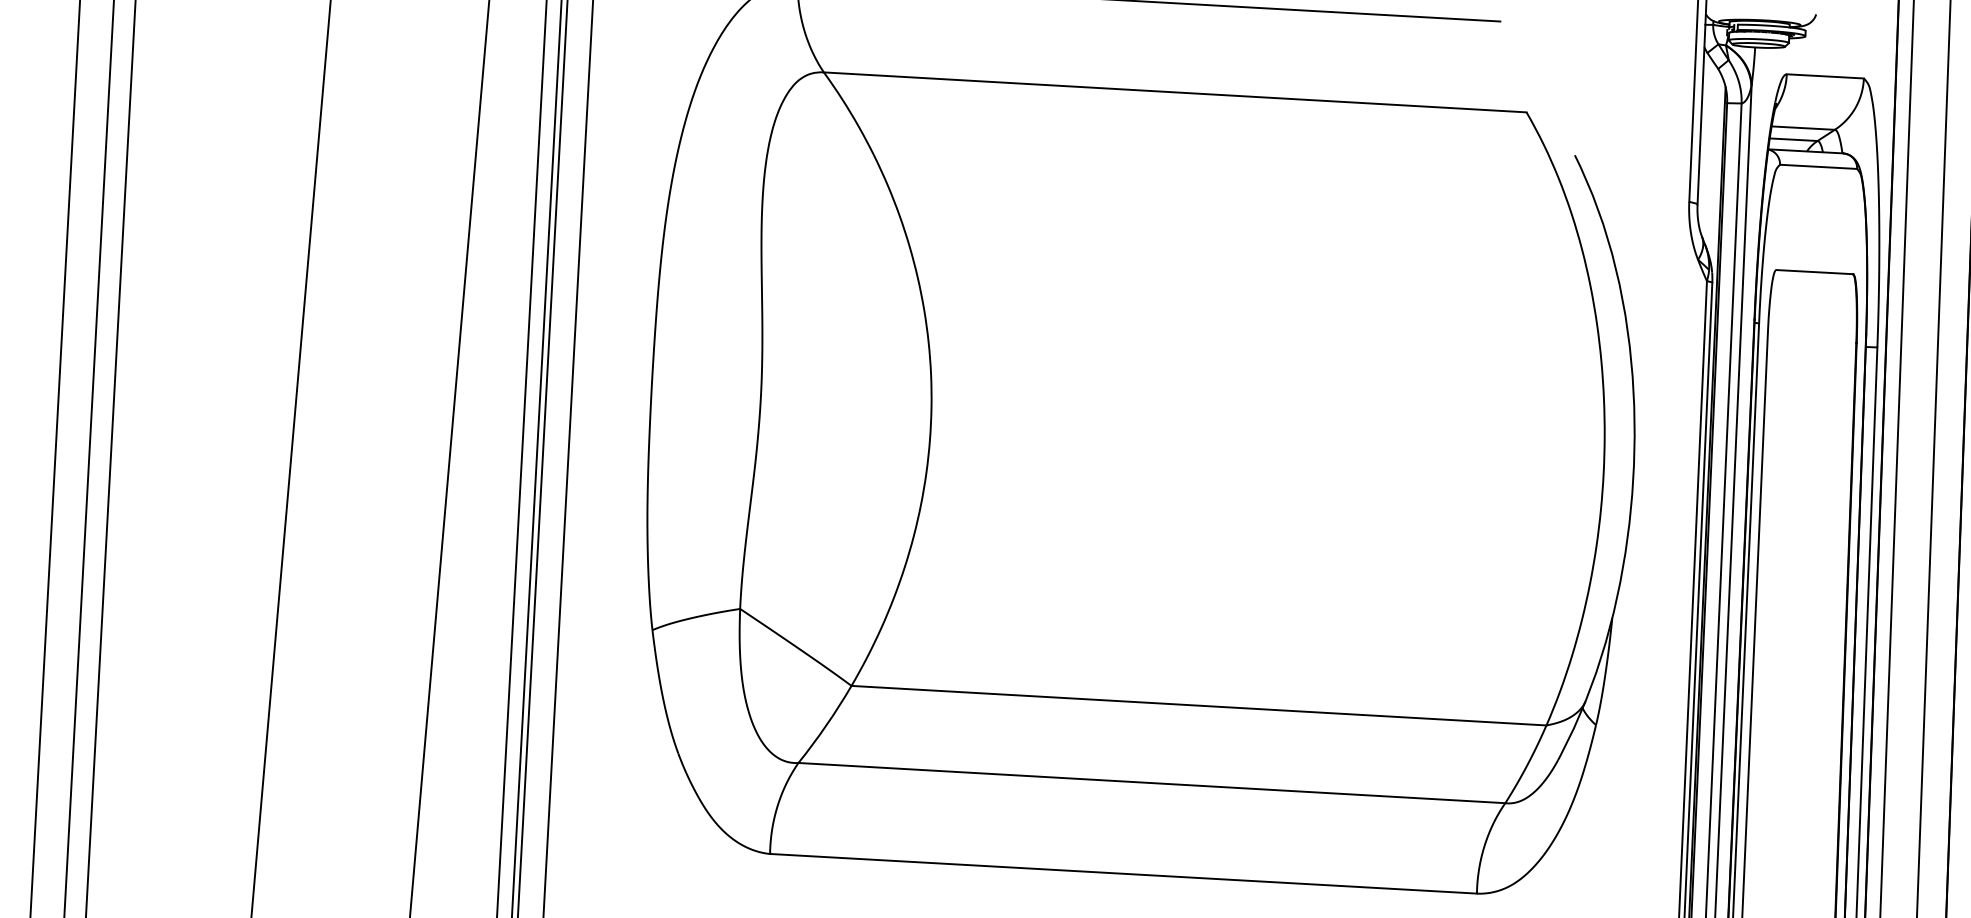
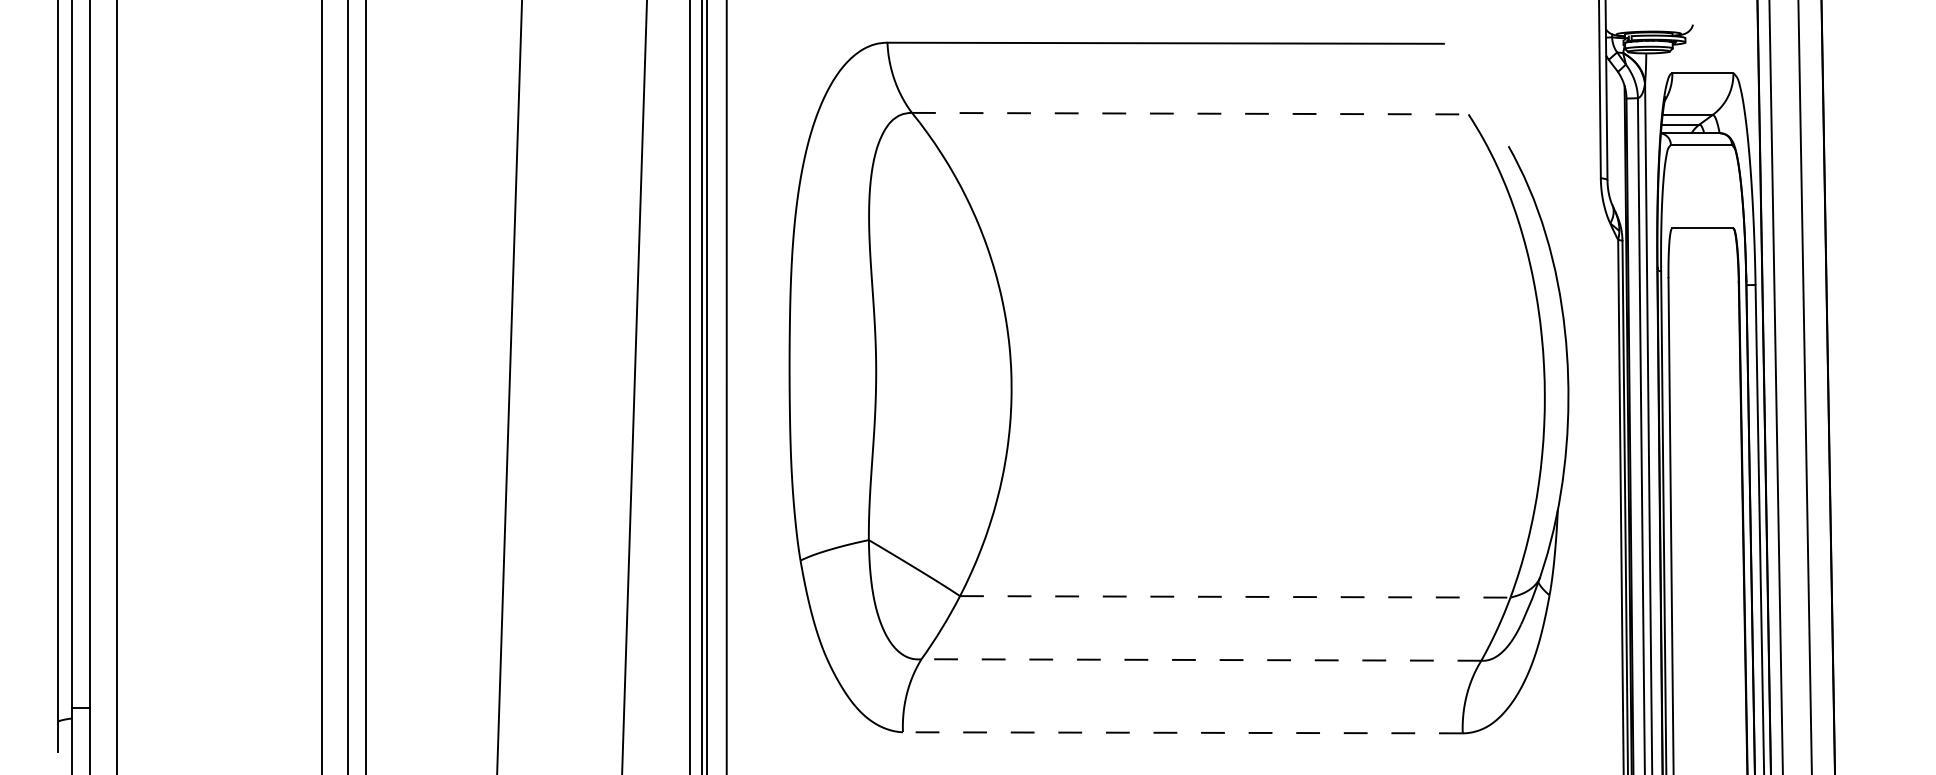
line: (1175, 92) -> (1190, 113), solid -> dashed
line: (1199, 705) -> (1235, 596), solid -> dashed
line: (1152, 782) -> (1201, 659), solid -> dashed
line: (1123, 873) -> (1182, 732), solid -> dashed

